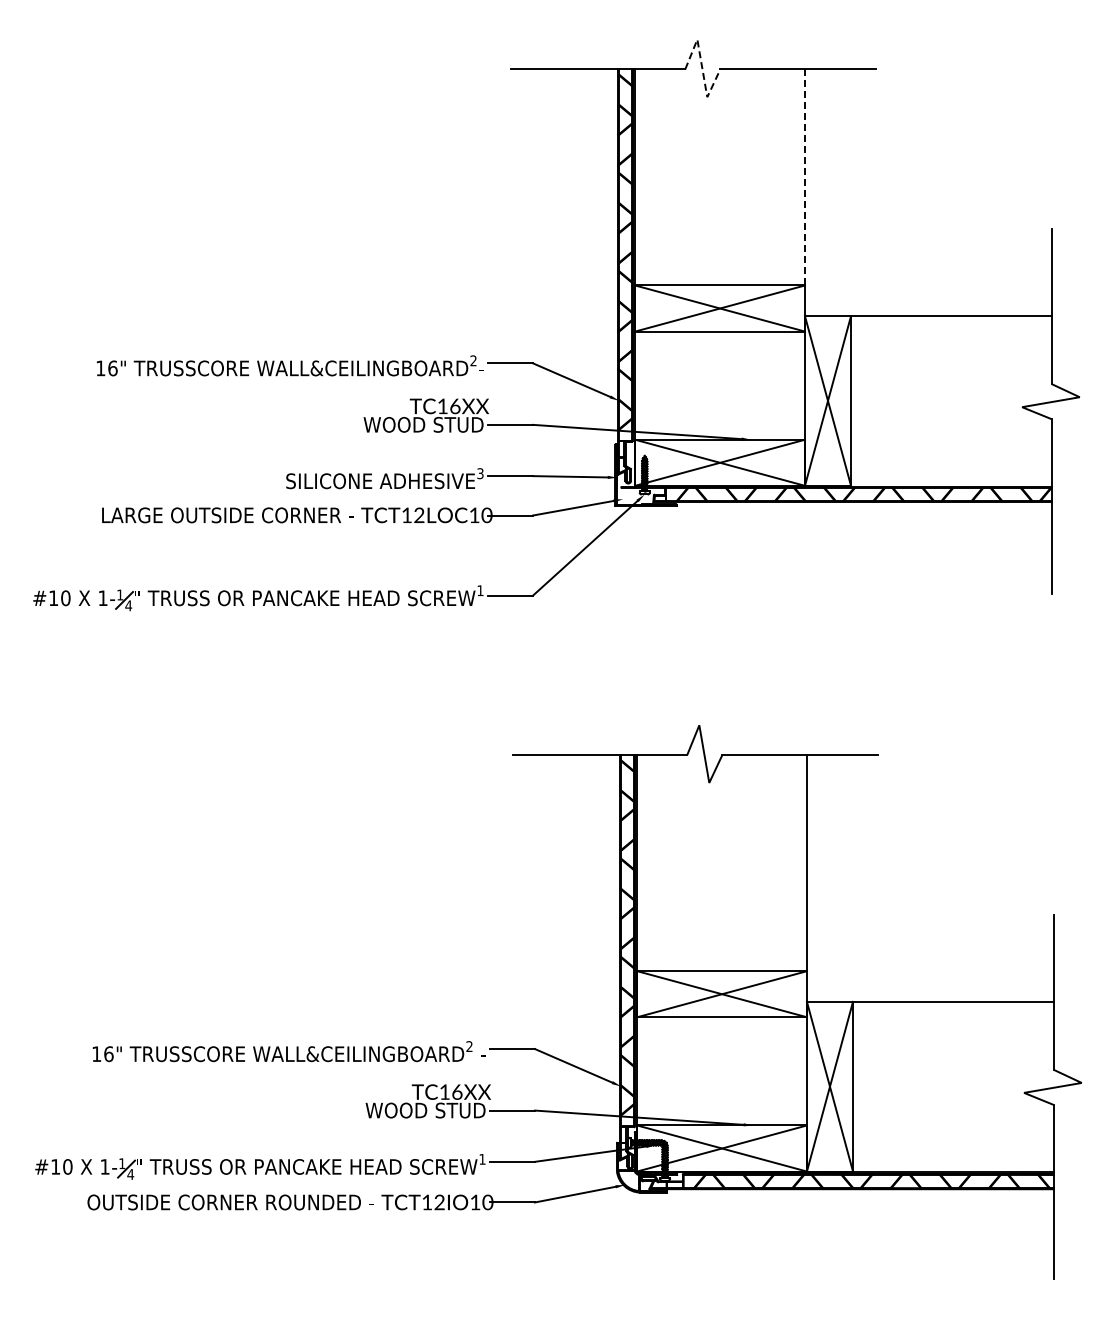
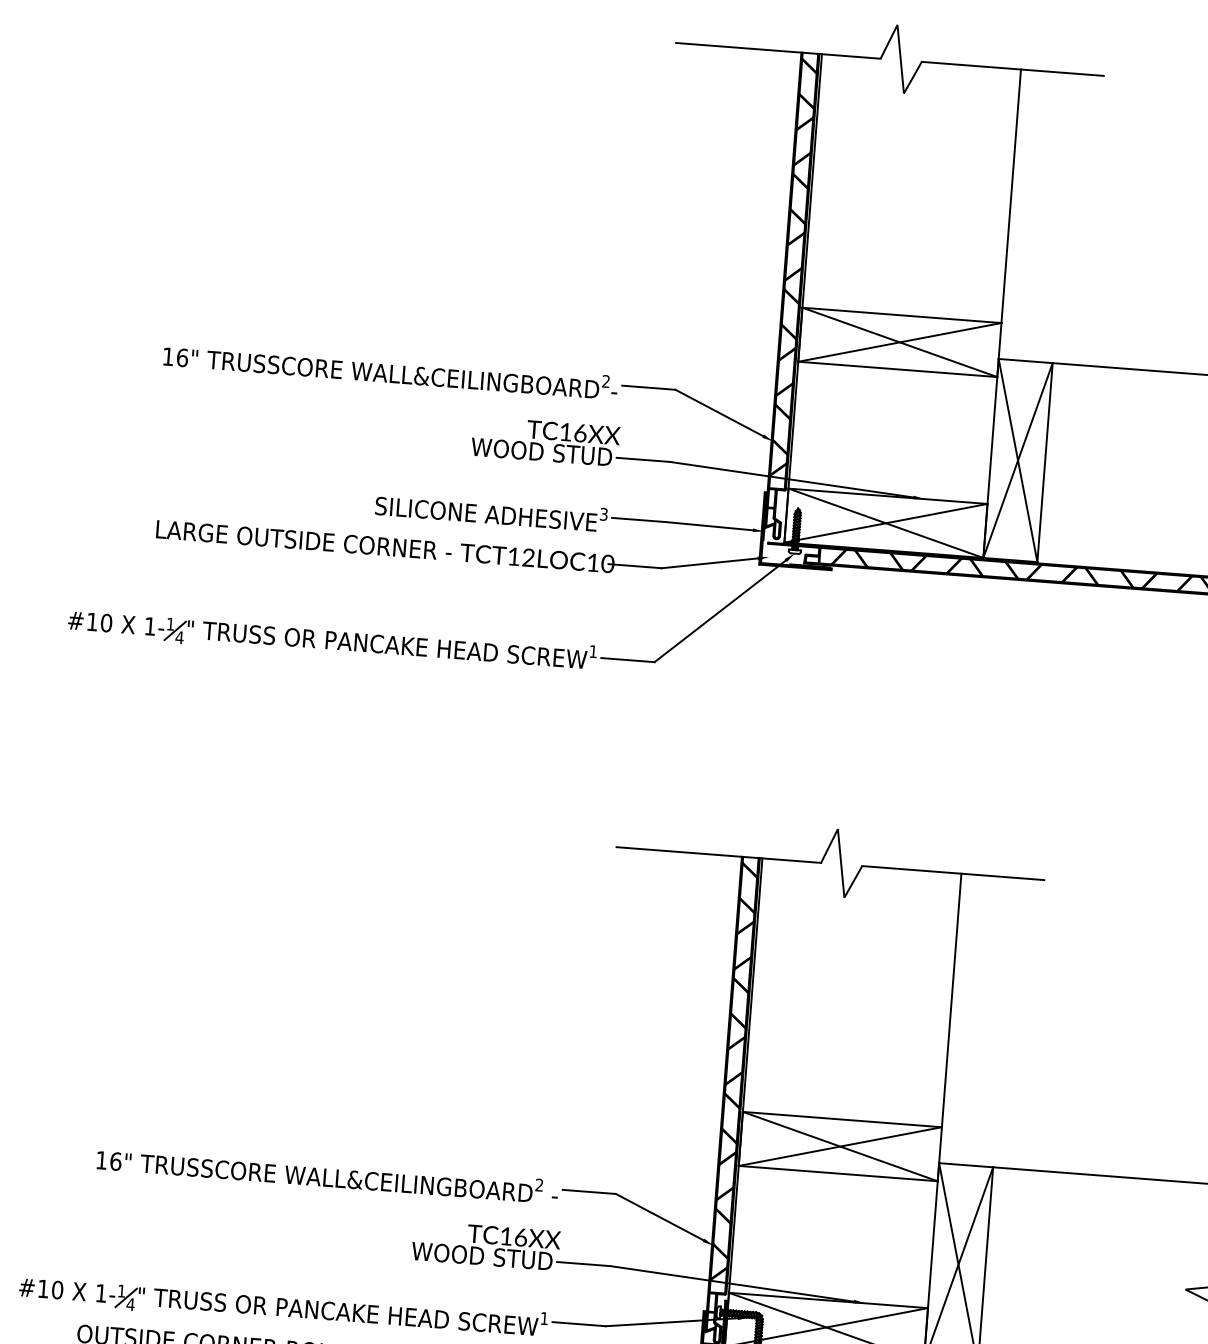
line: (702, 67) -> (900, 58), dashed -> solid
line: (804, 176) -> (1010, 195), dashed -> solid

